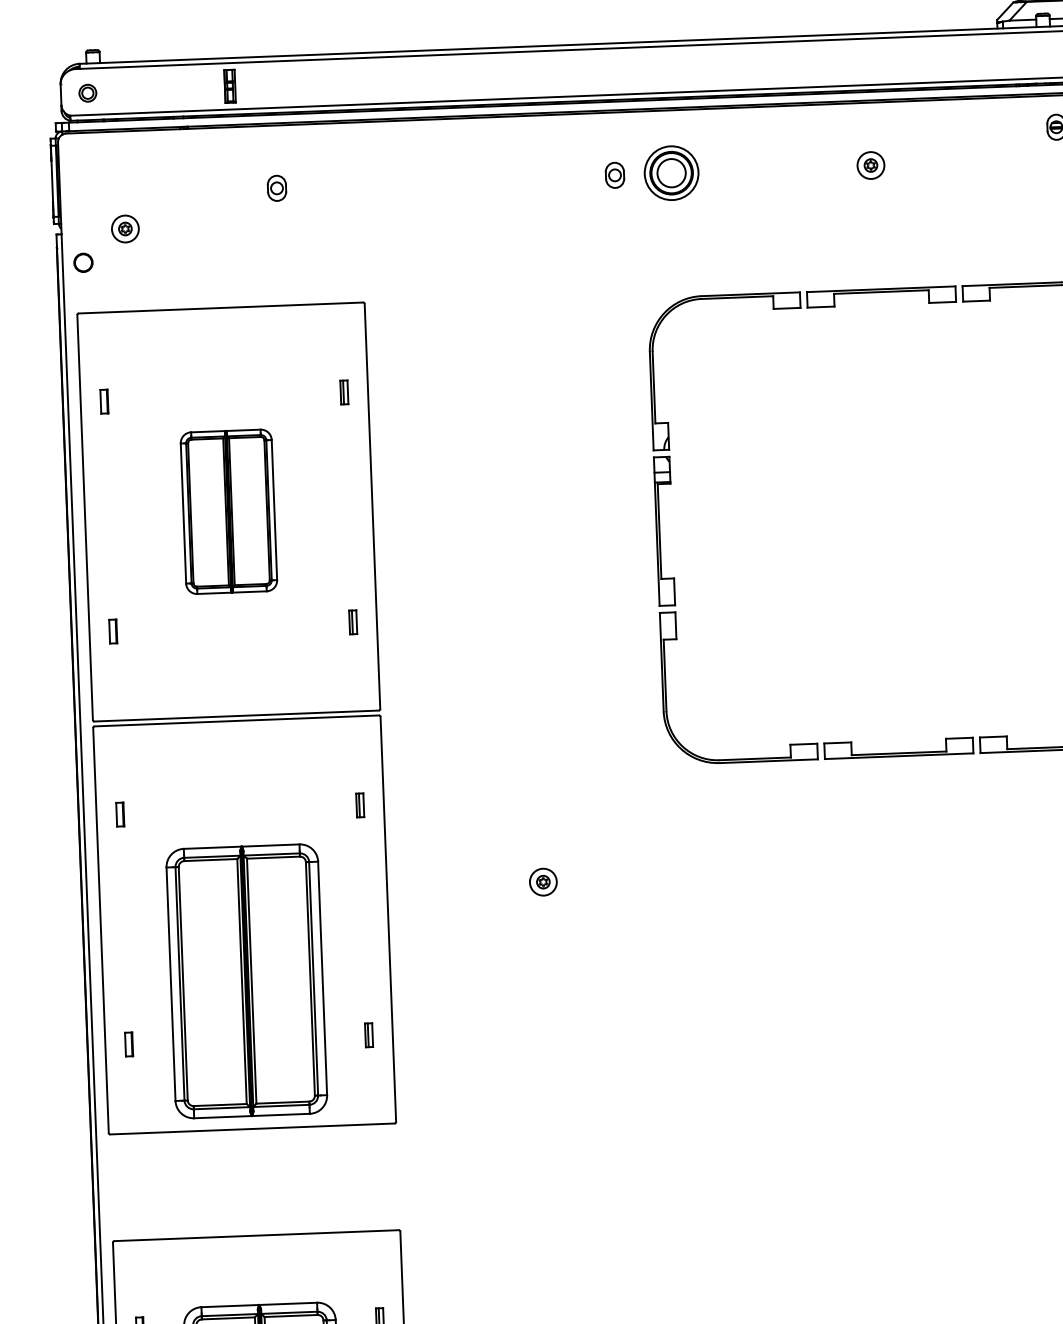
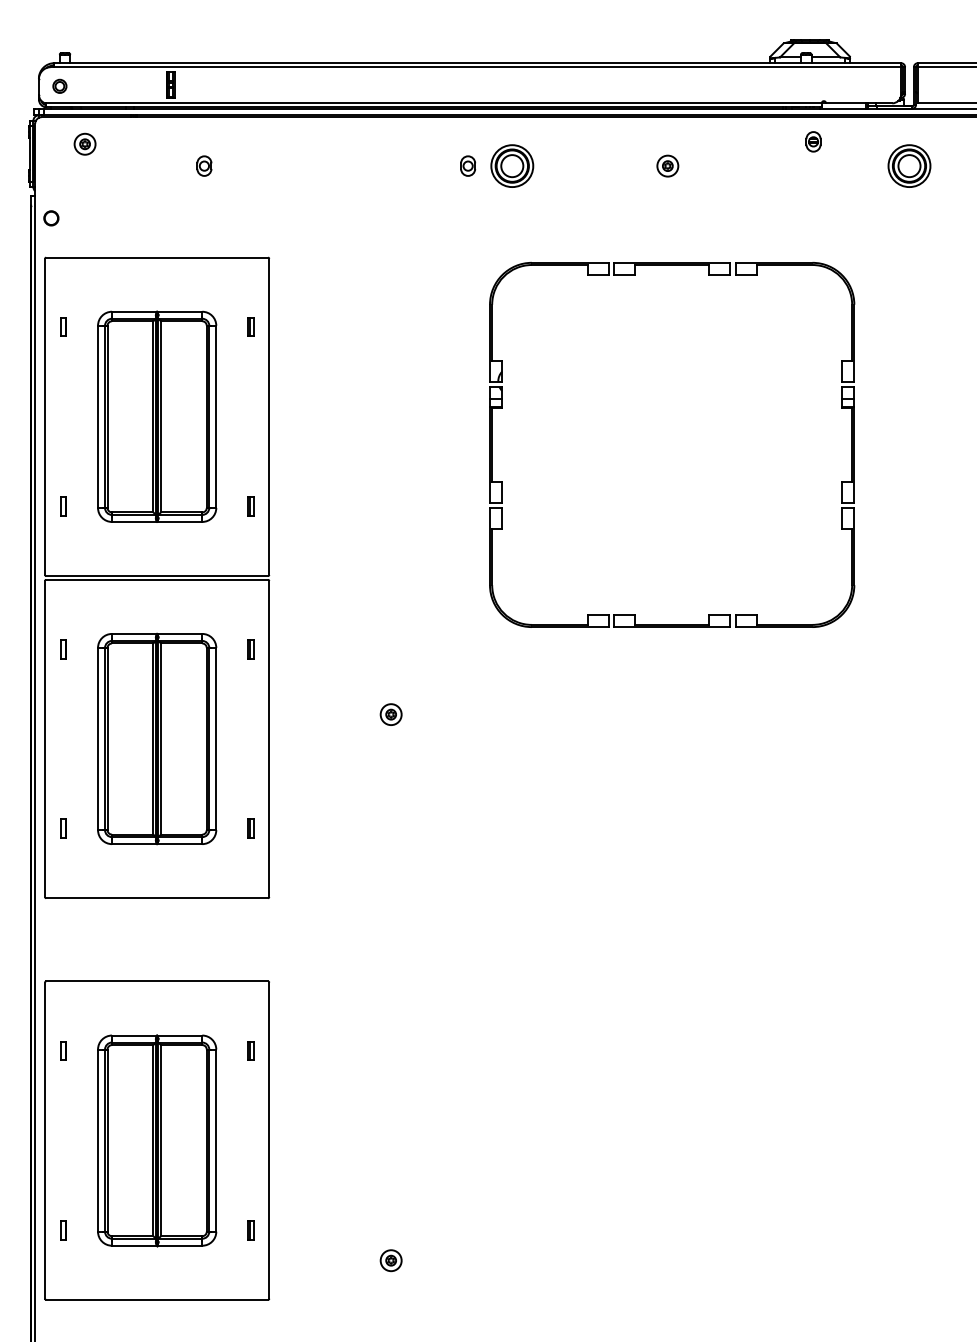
part: (124, 228) -> (84, 143), moved
part: (229, 511) -> (157, 416), size x1.67
part: (247, 980) -> (157, 738), moved

